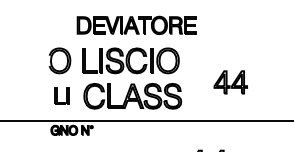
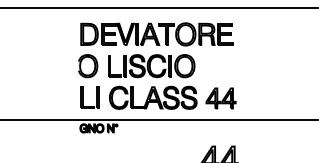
part: (136, 25) -> (156, 34), size x1.43
part: (230, 82) -> (220, 98), moved
part: (61, 95) -> (89, 97), size x1.43

